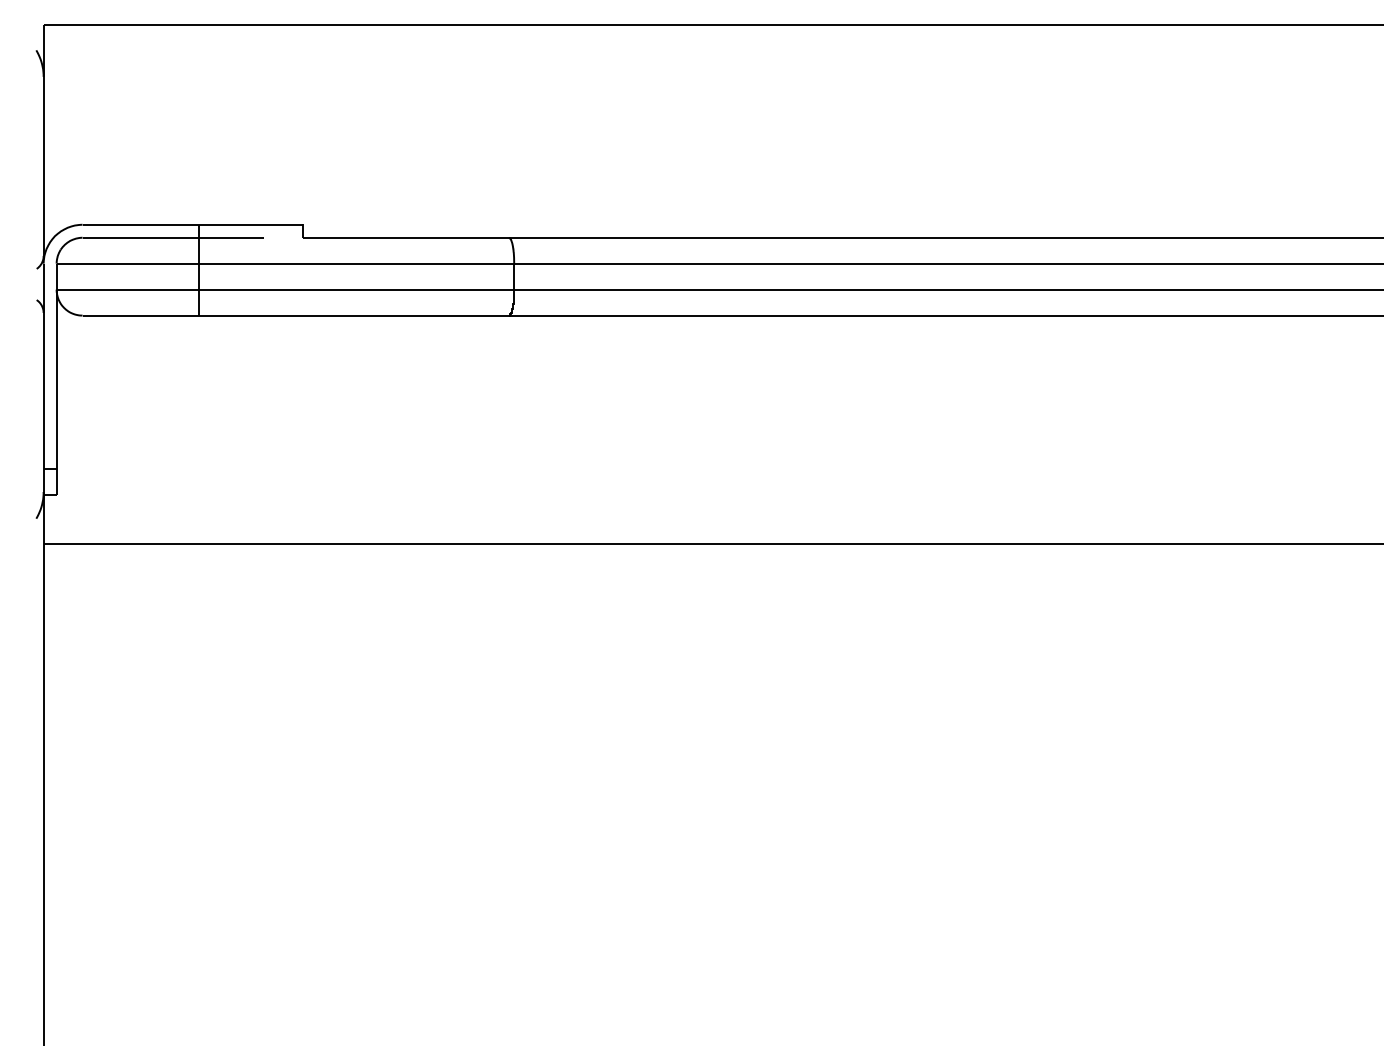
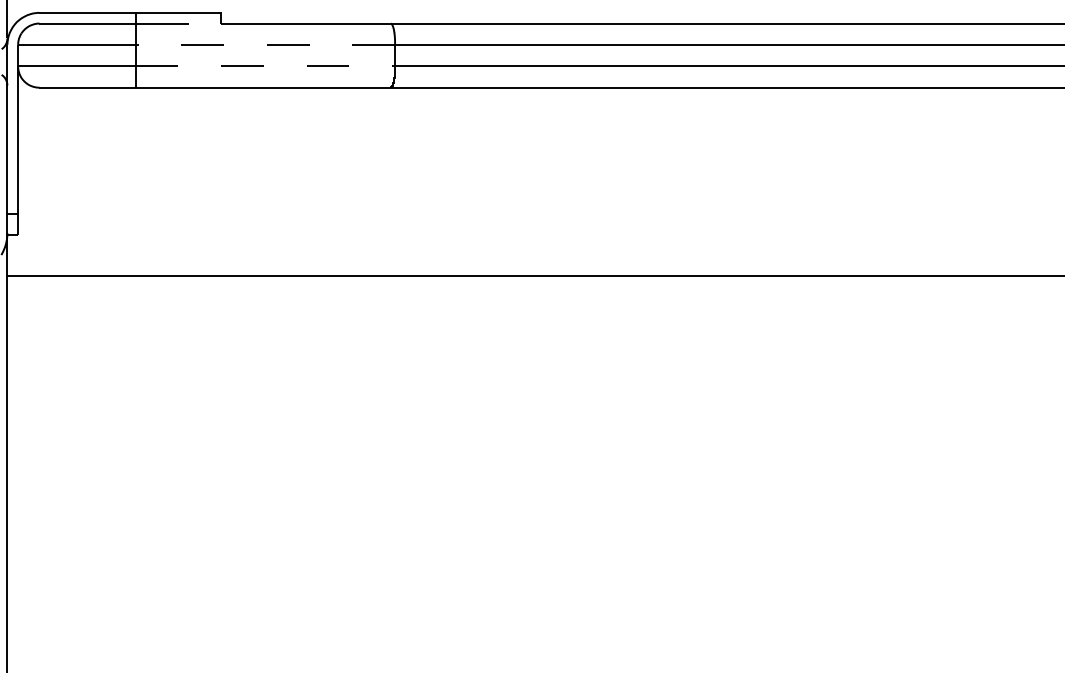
line: (356, 263) -> (265, 44), solid -> dashed
line: (357, 289) -> (266, 66), solid -> dashed

